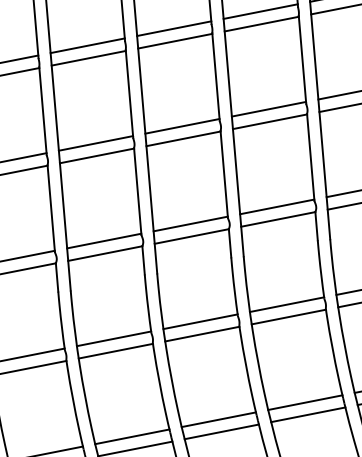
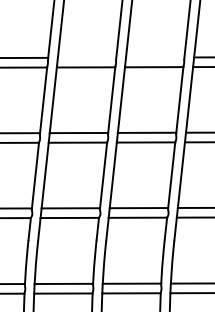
line: (174, 28) -> (155, 57), removed
line: (87, 45) -> (86, 57), removed

